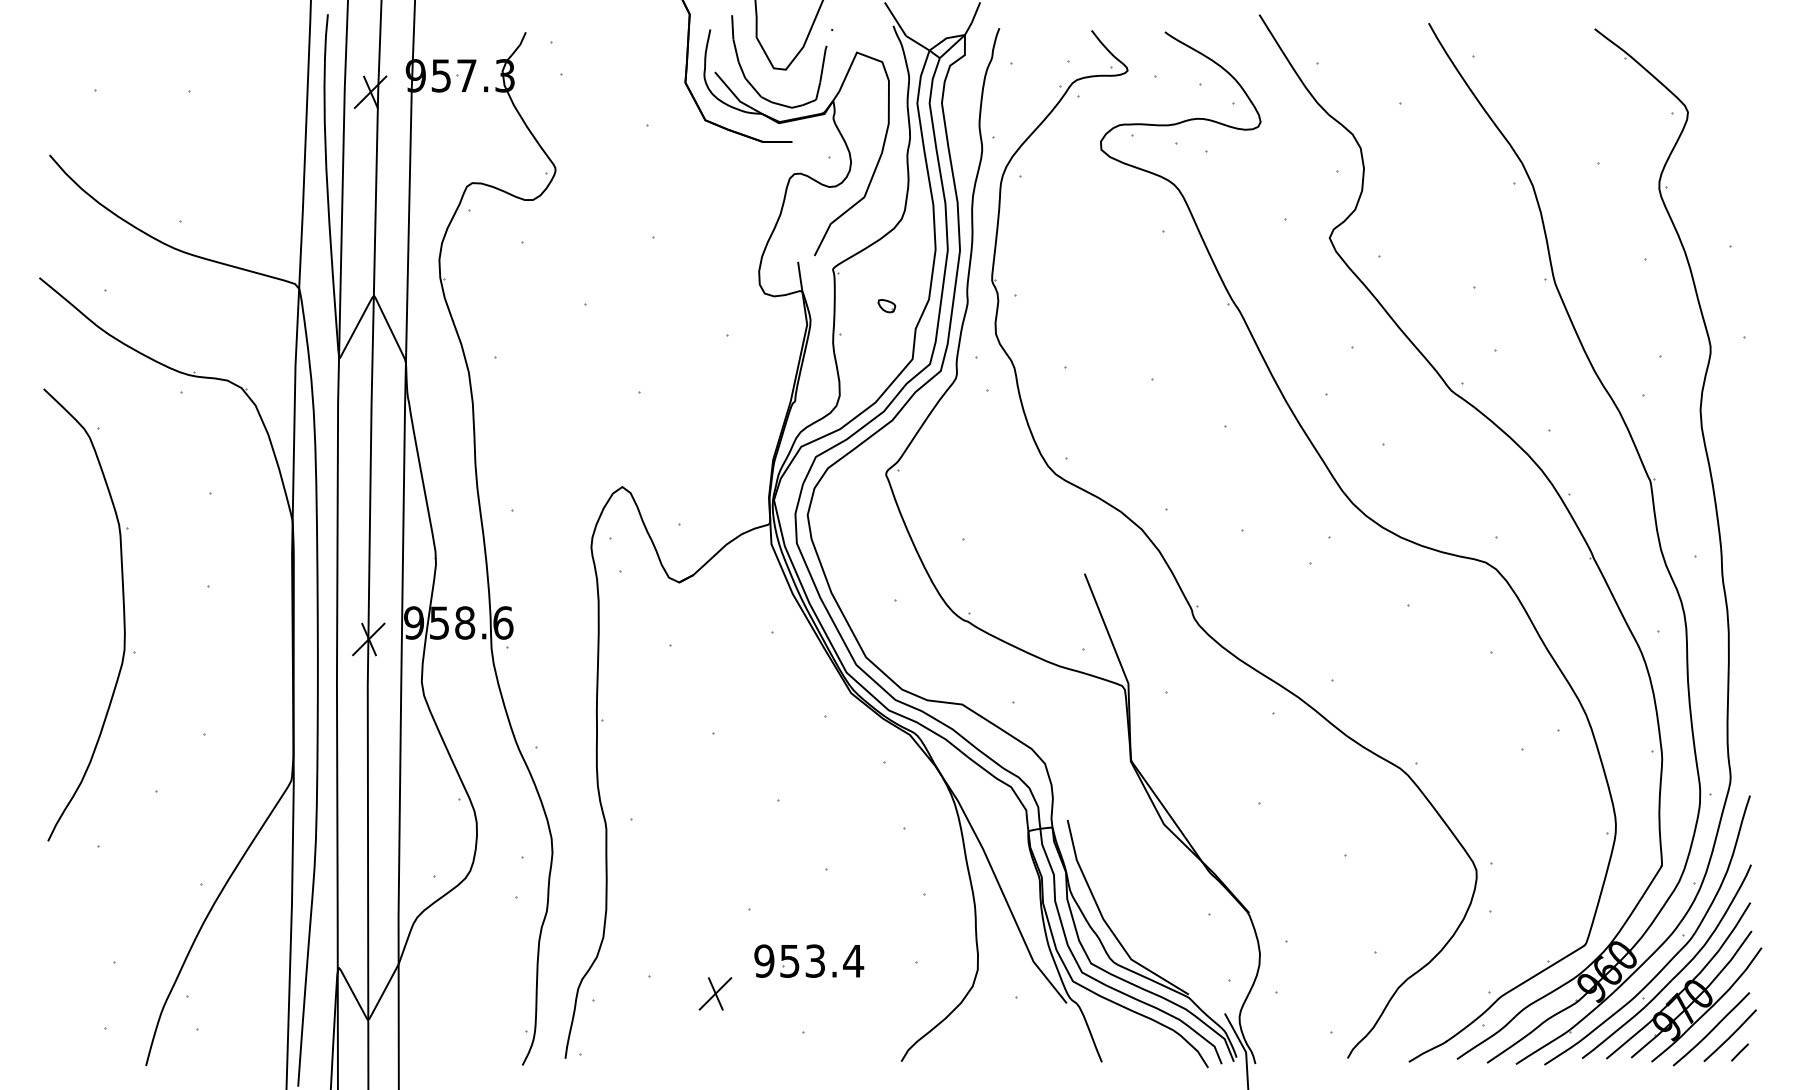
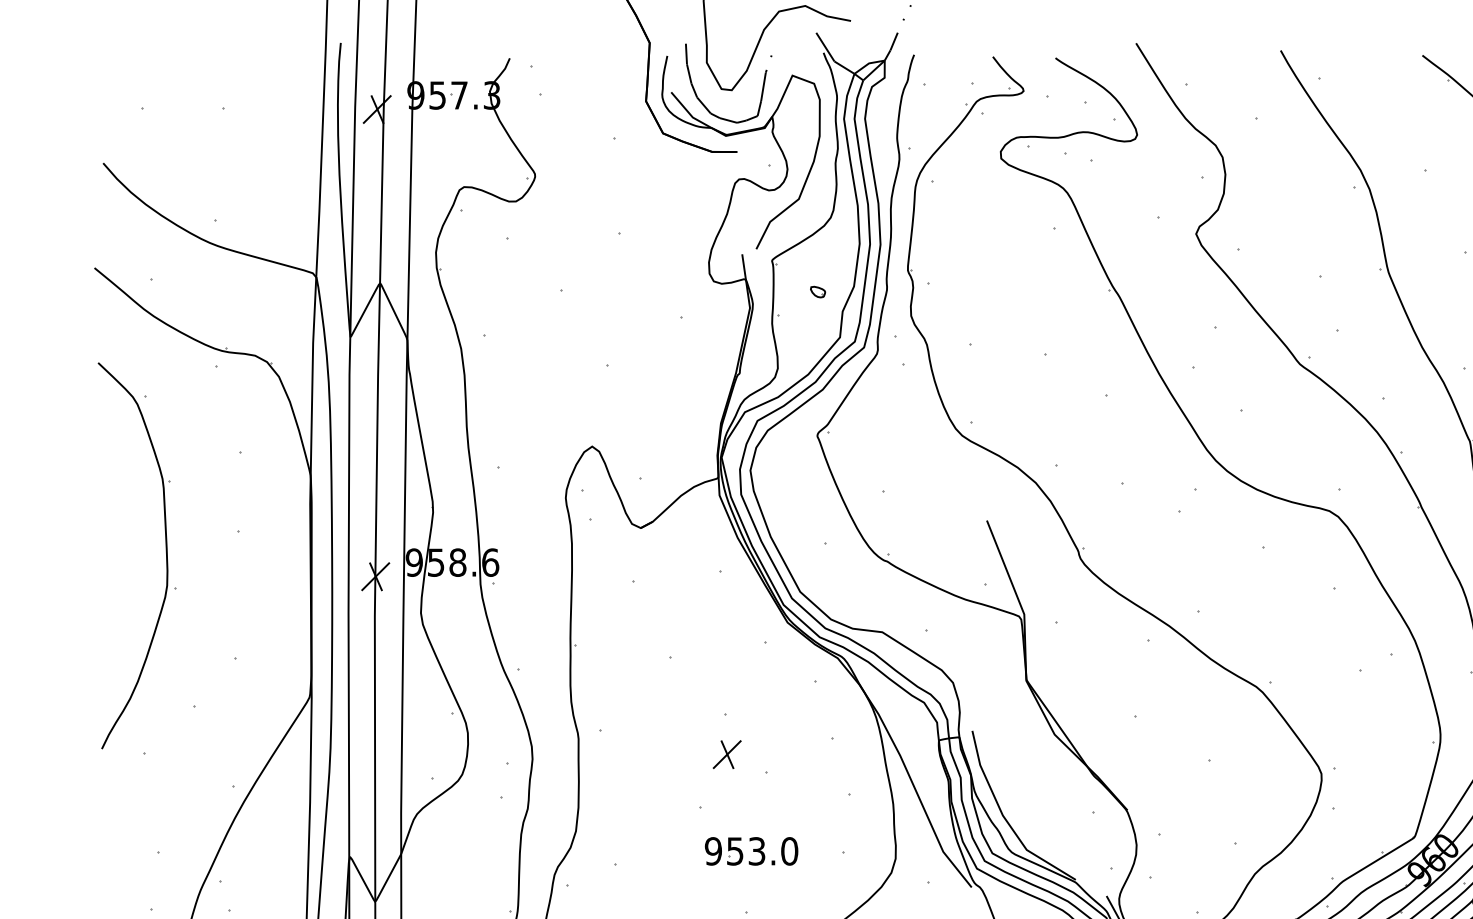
text: (853, 960) -> (789, 850), 953.4 -> 953.0
part: (715, 993) -> (727, 754), moved

